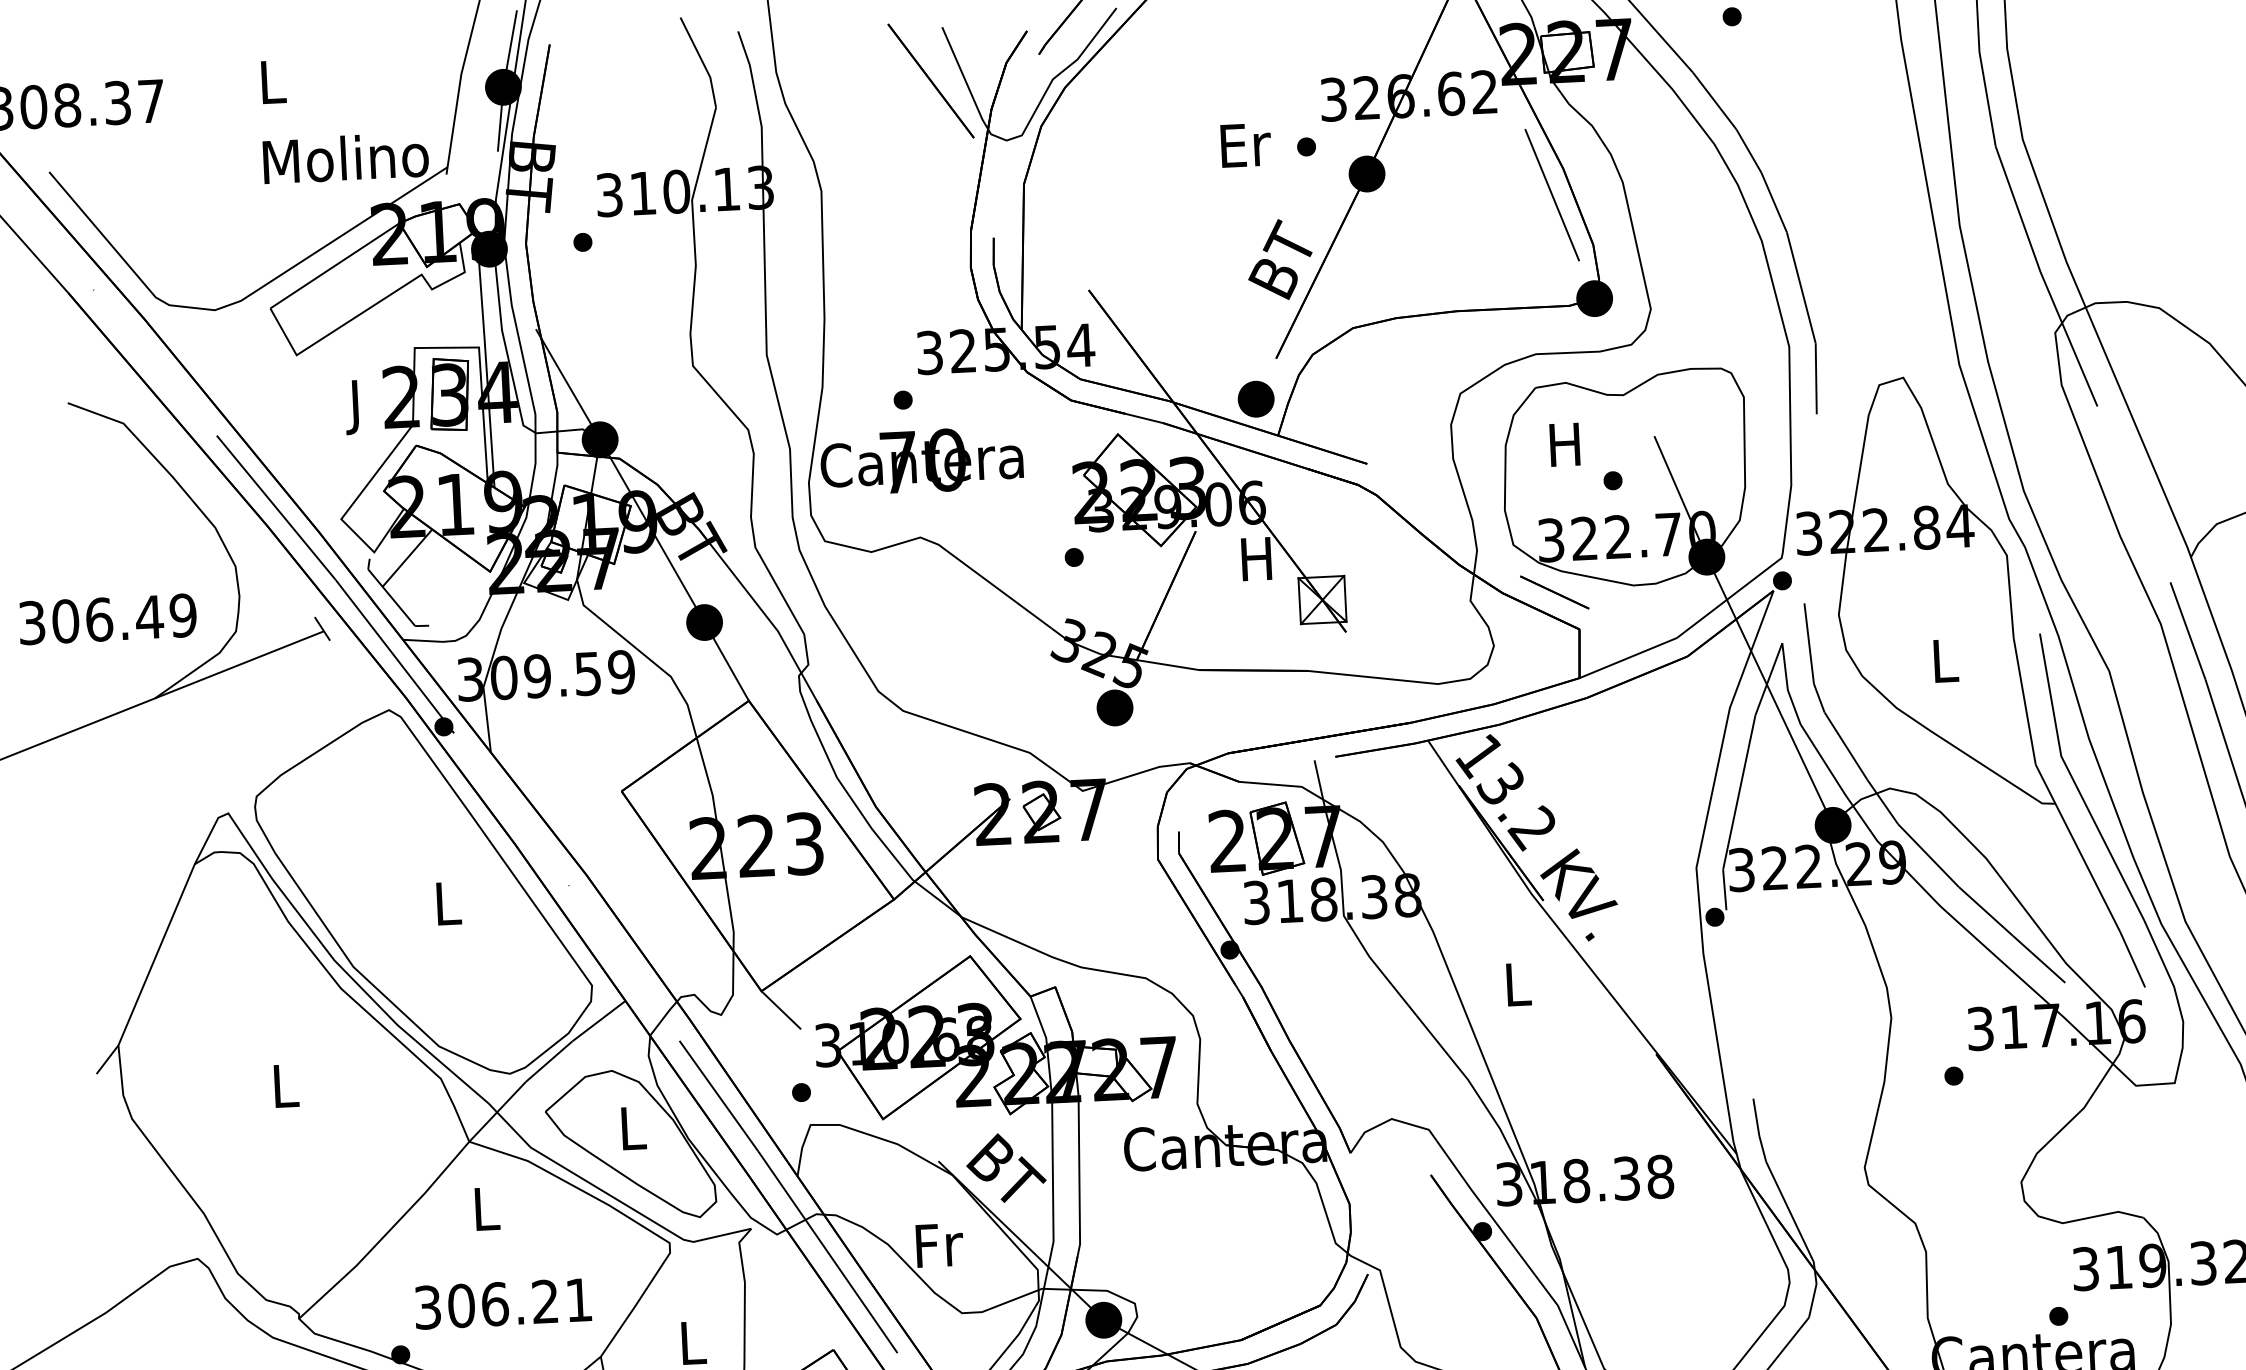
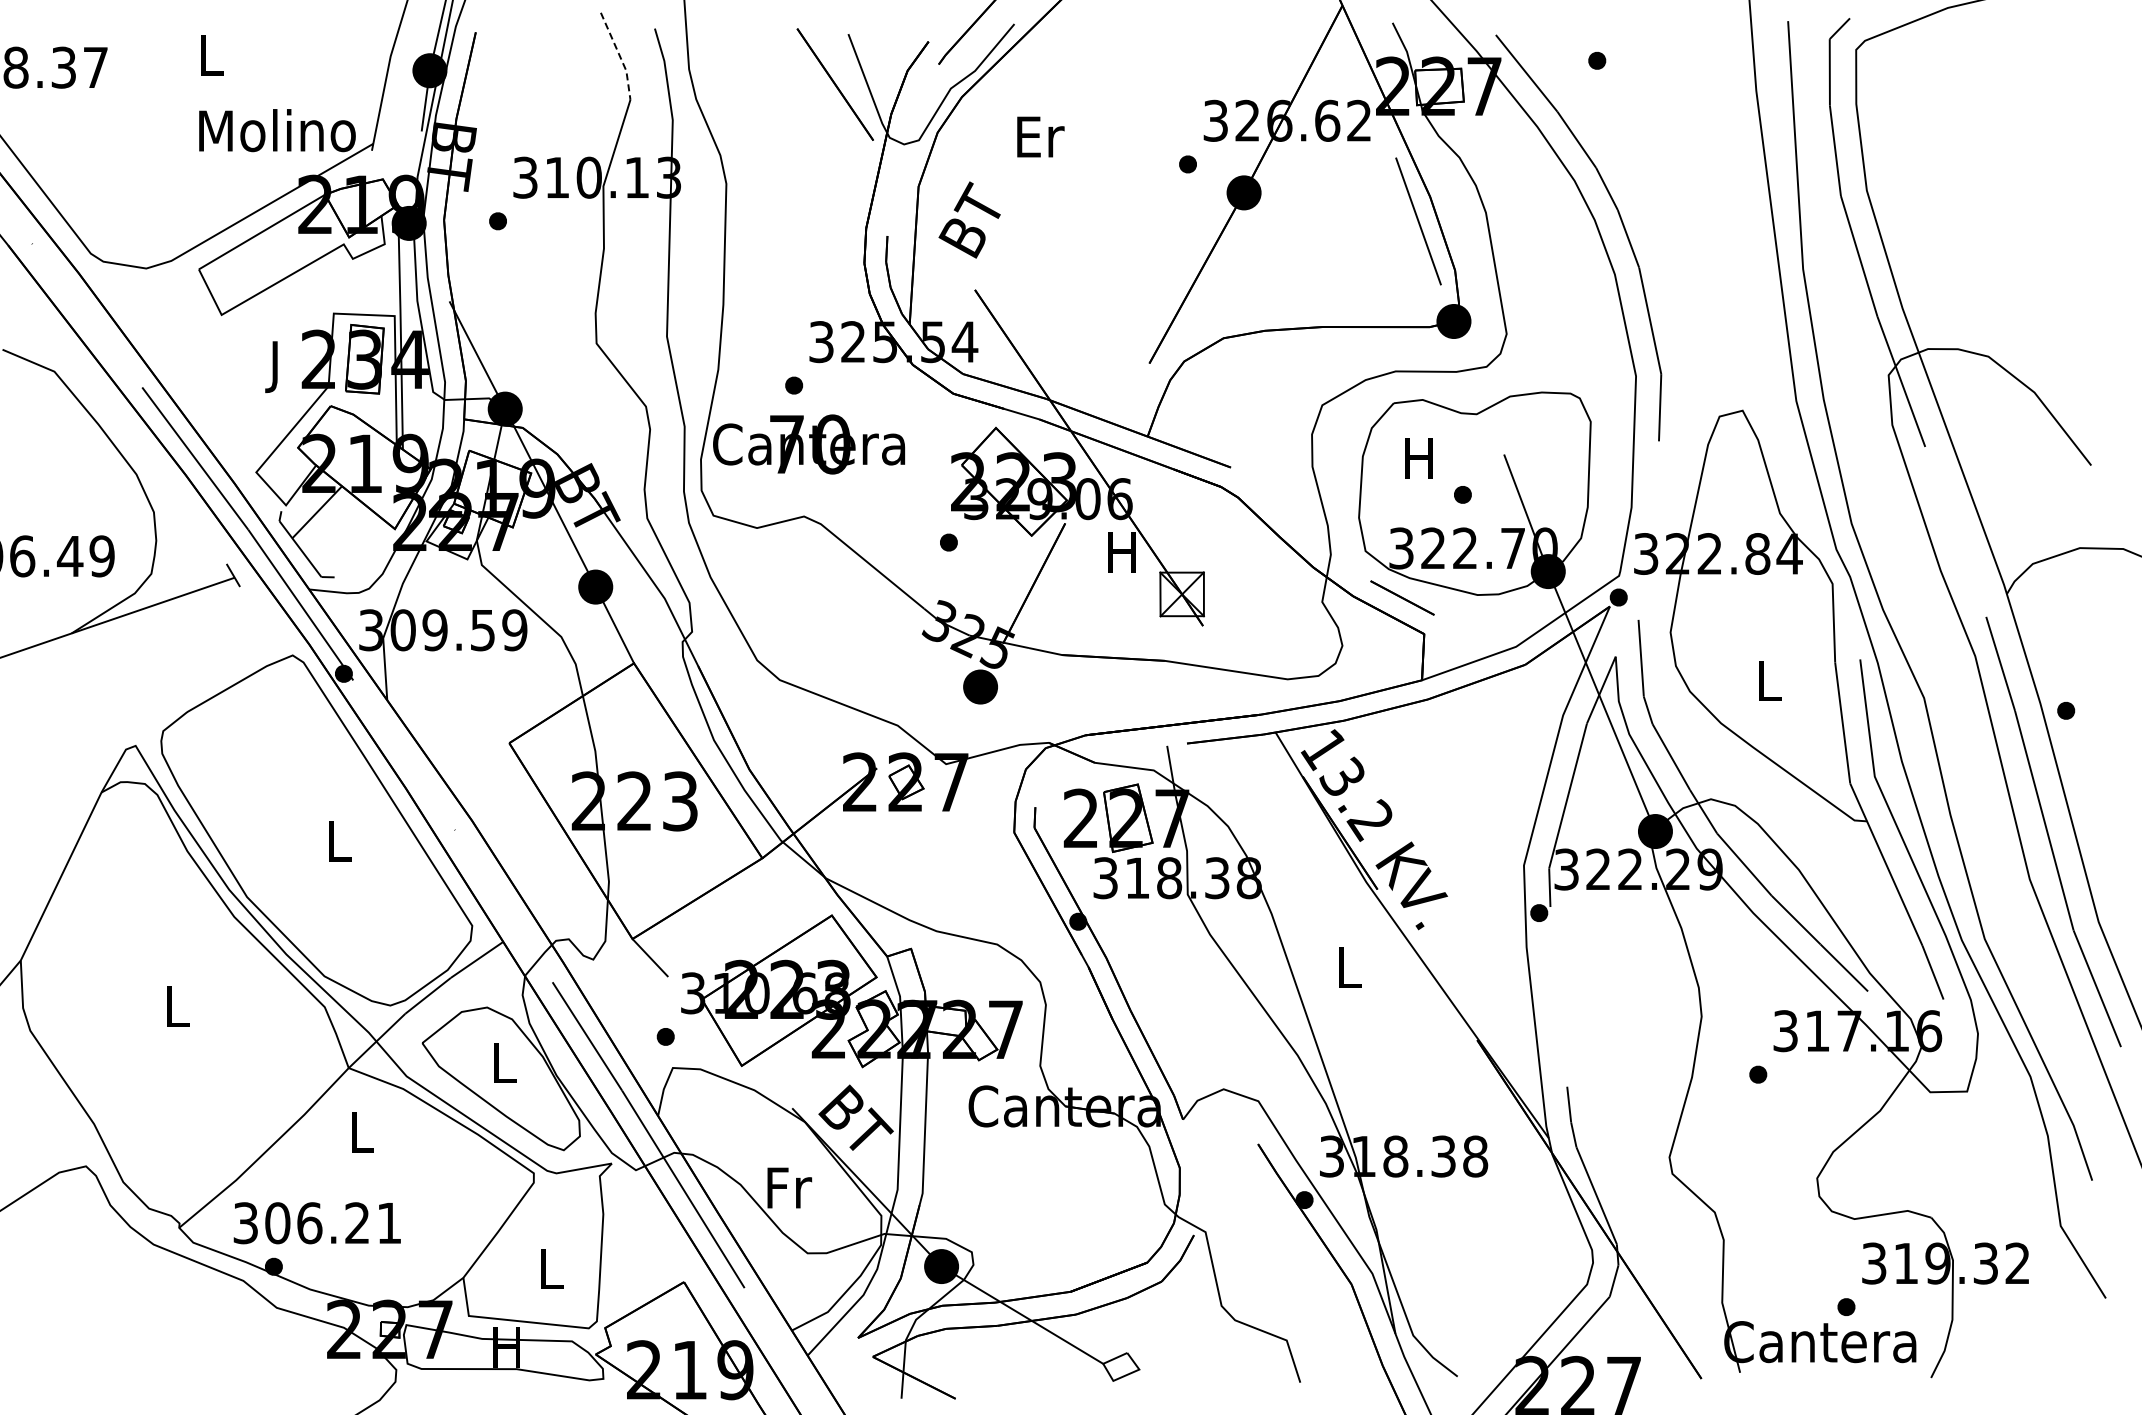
line: (703, 62) -> (620, 56), solid -> dashed
text: (1245, 144) -> (1040, 136), moved
text: (1279, 259) -> (969, 219), moved
part: (1256, 398) -> (1128, 400), removed
text: (502, 1304) -> (316, 1223), moved

